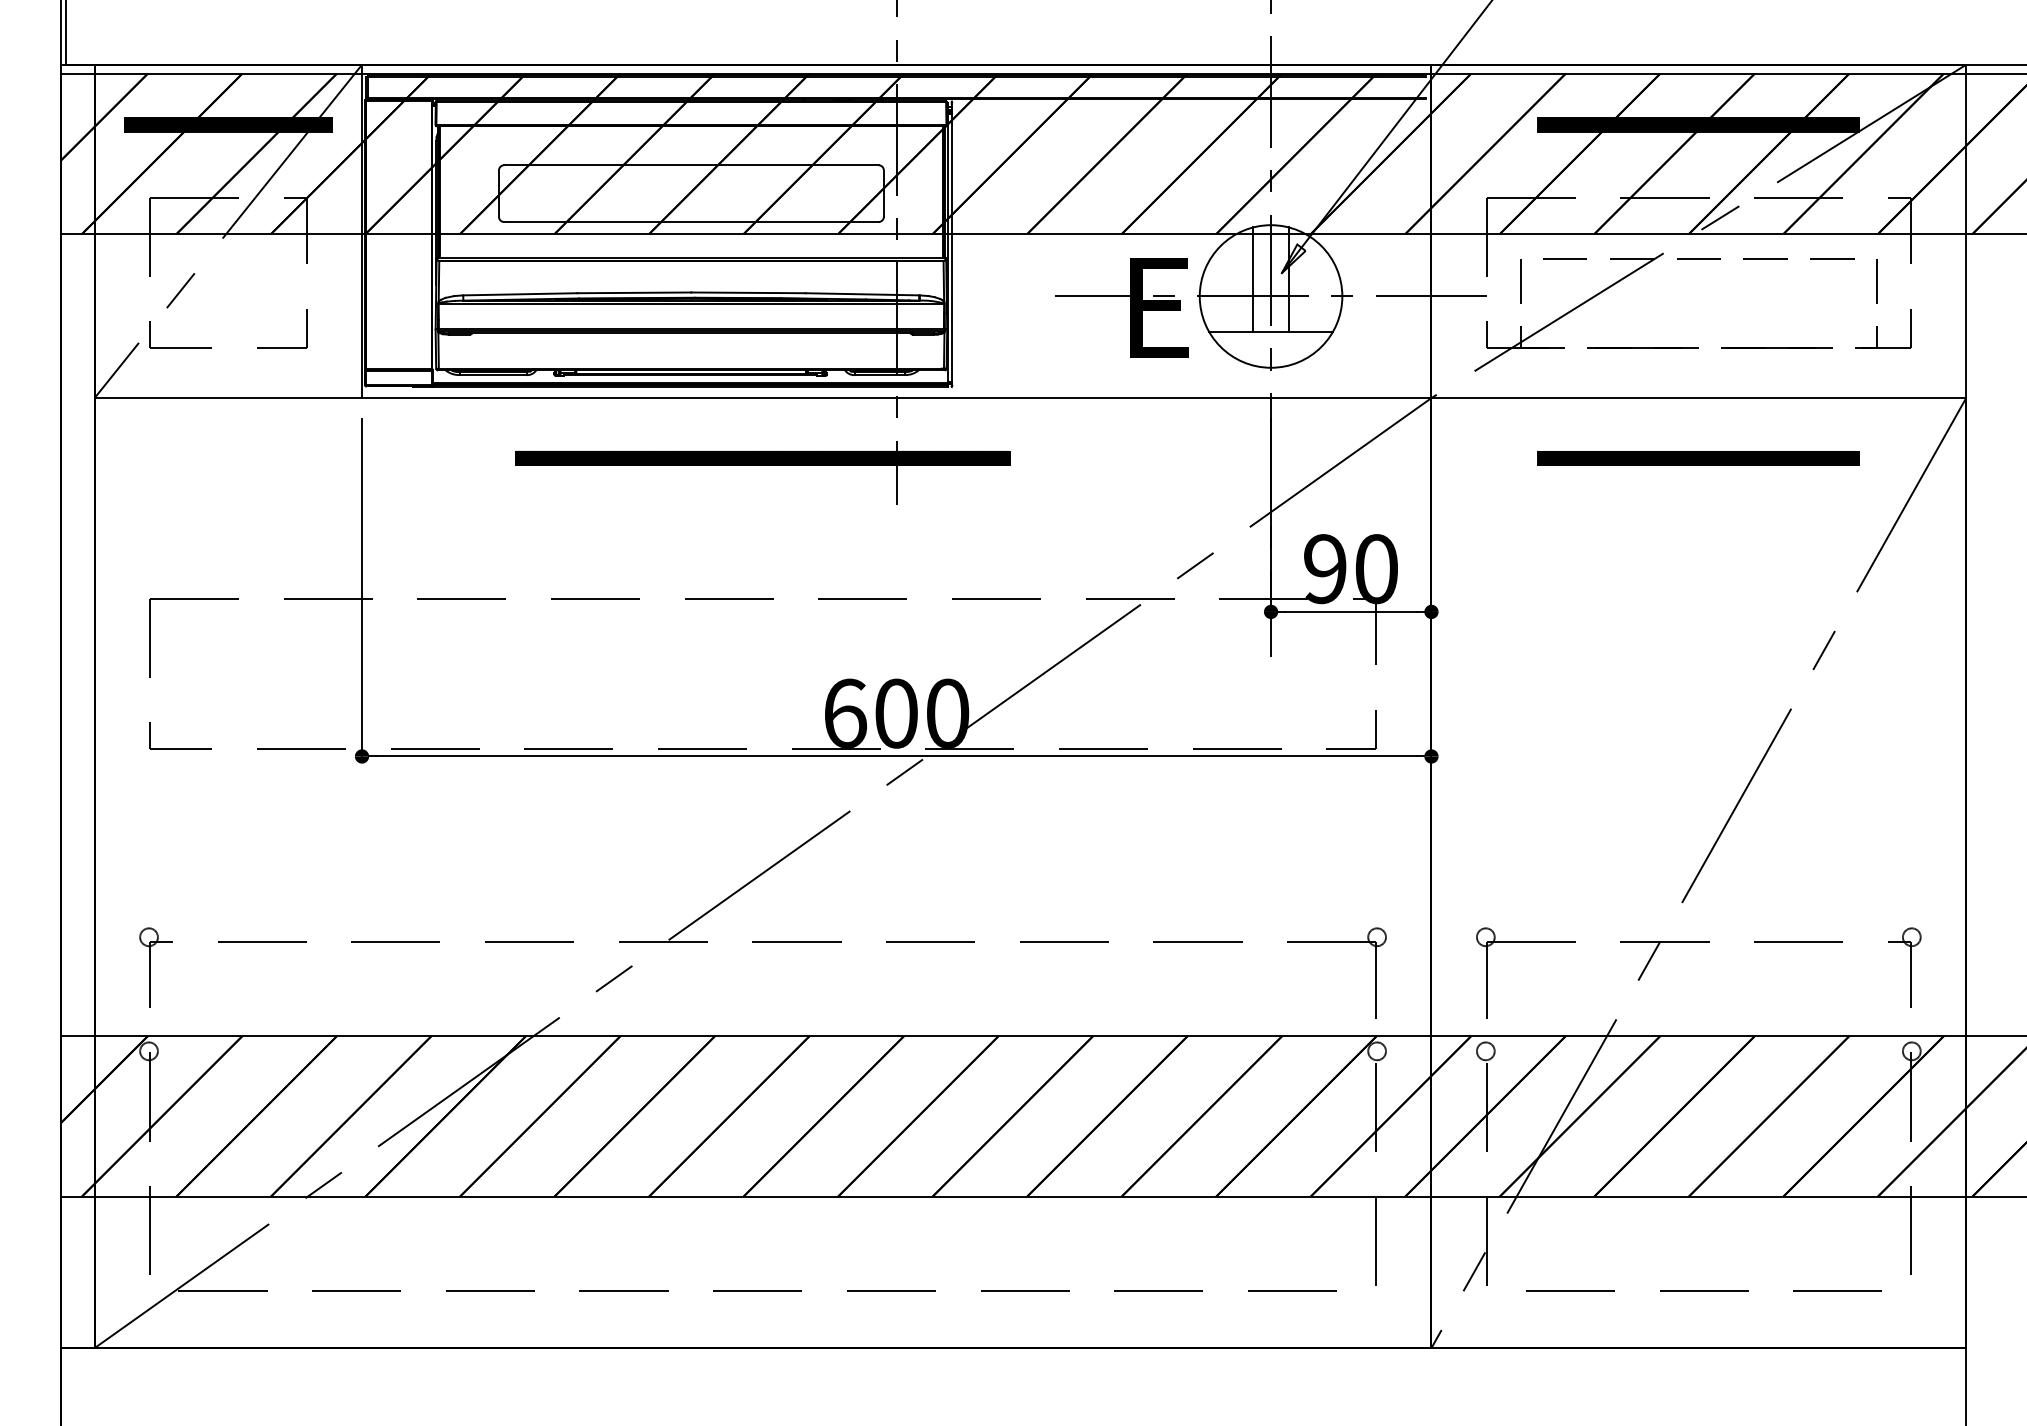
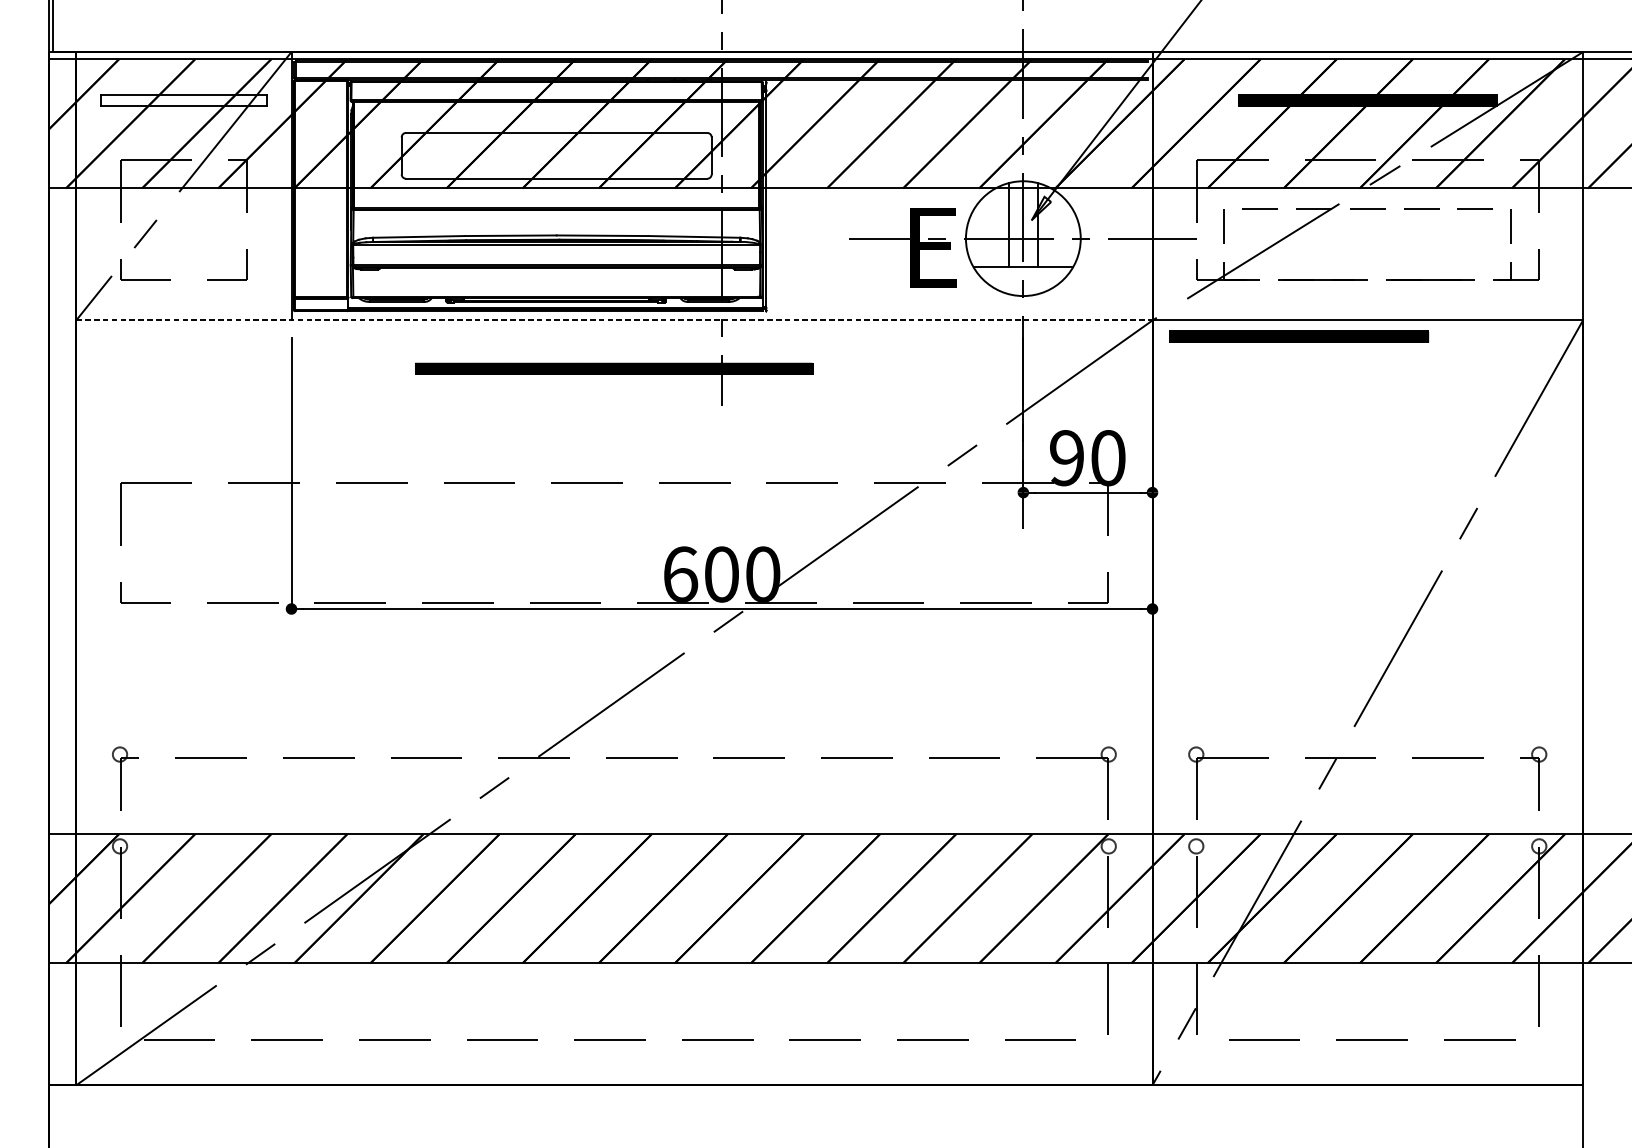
hatch: (227, 124) -> (183, 100), removed
line: (763, 398) -> (614, 320), solid -> dashed
part: (1698, 458) -> (1299, 336), moved

